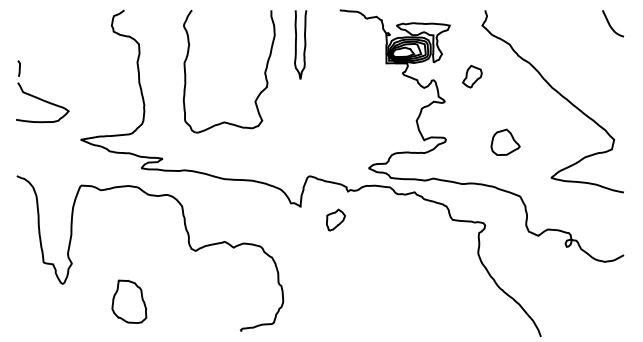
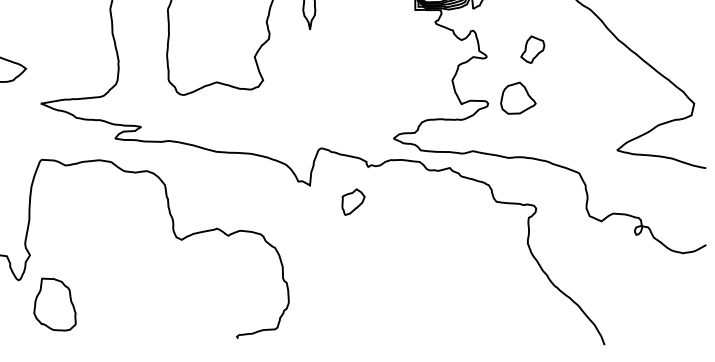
part: (472, 76) -> (532, 49), moved
part: (505, 141) -> (518, 97), moved
part: (129, 301) -> (55, 304), moved

